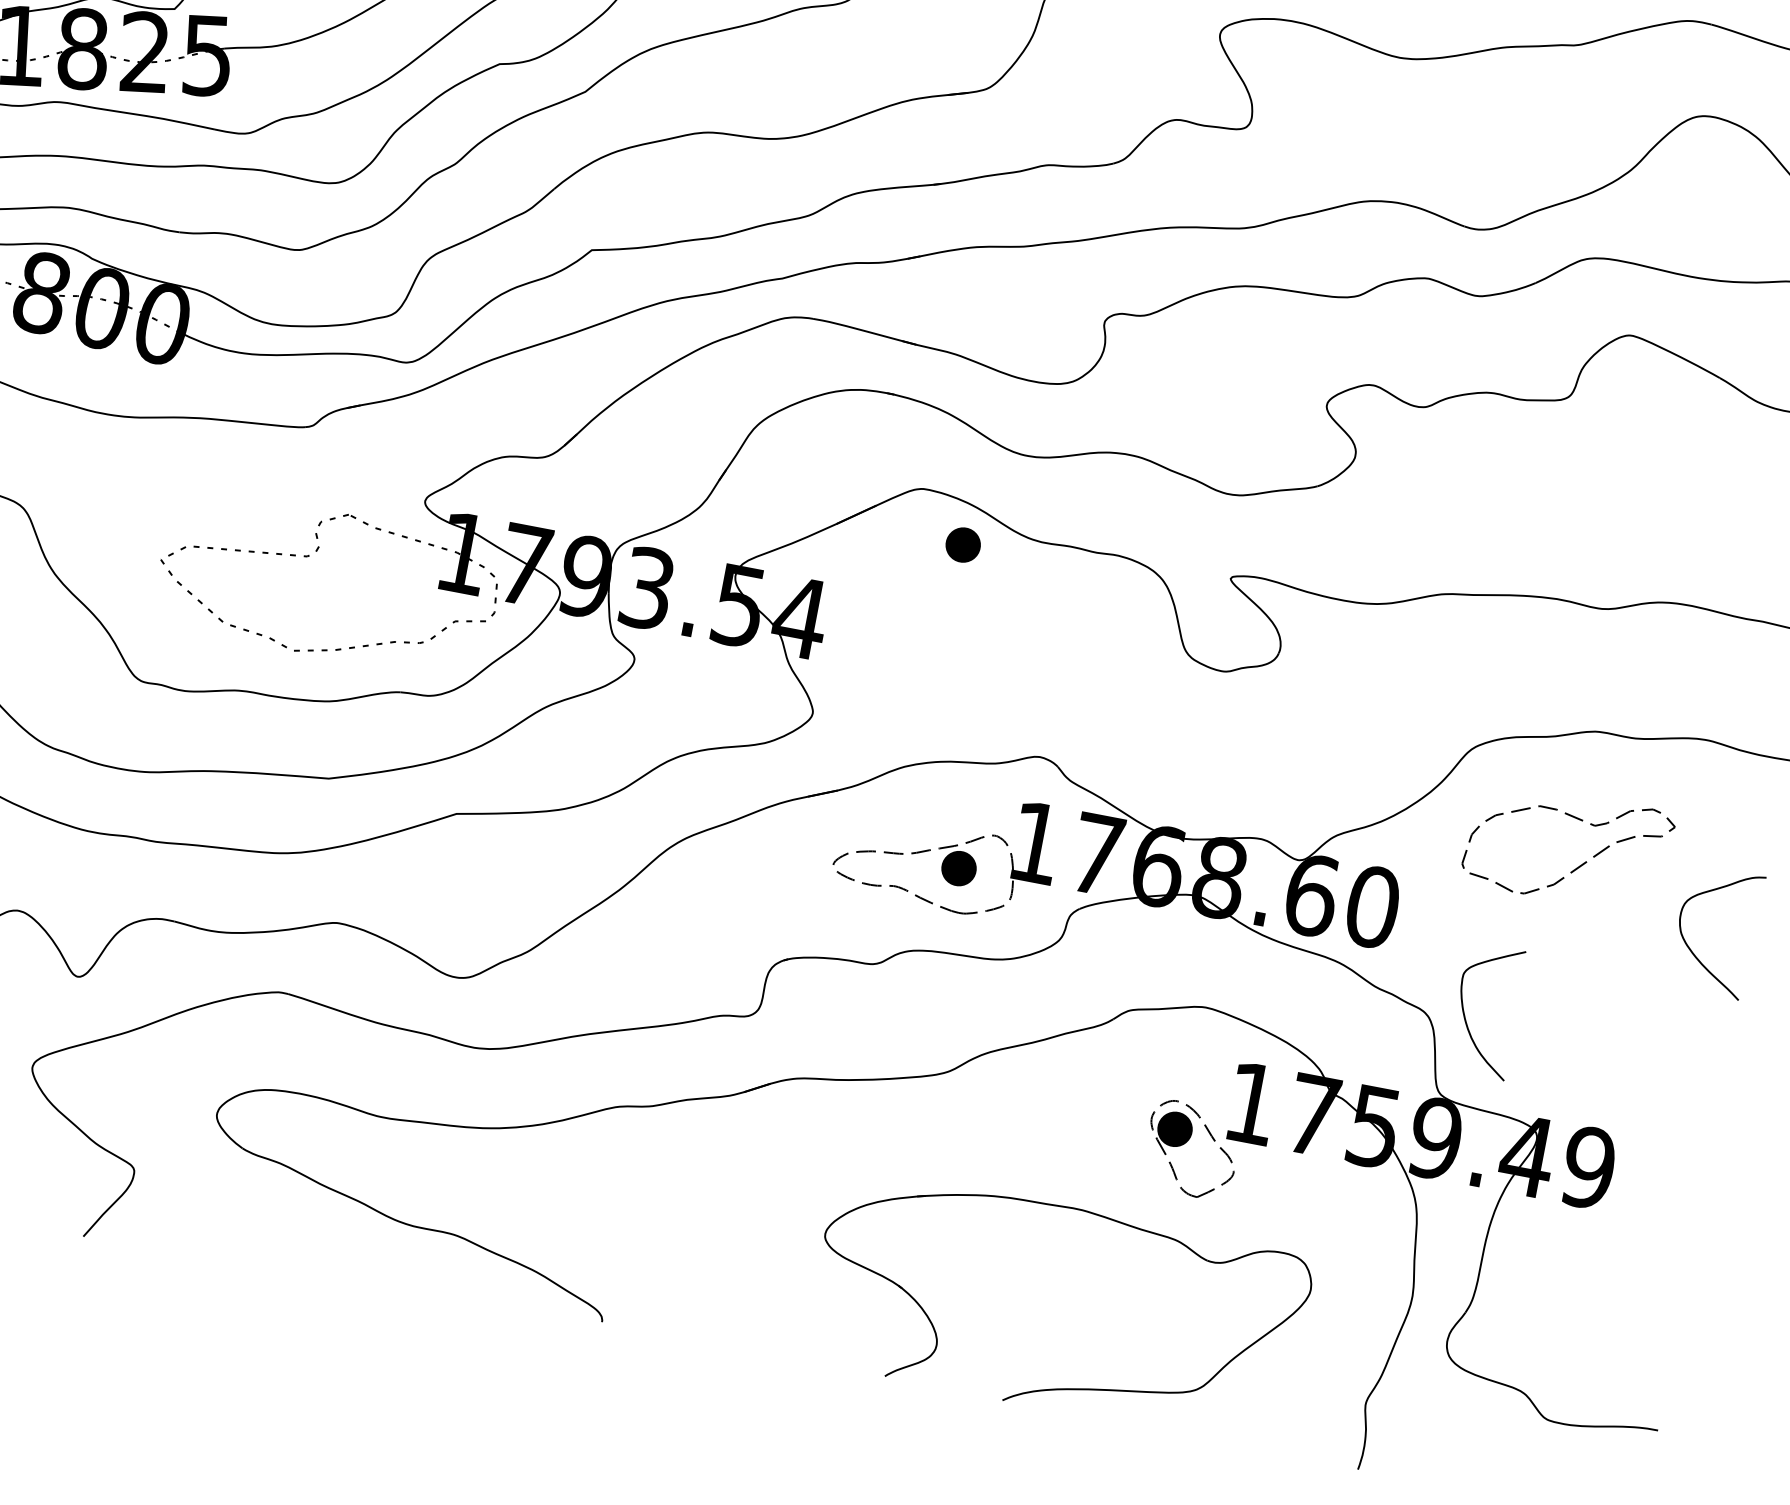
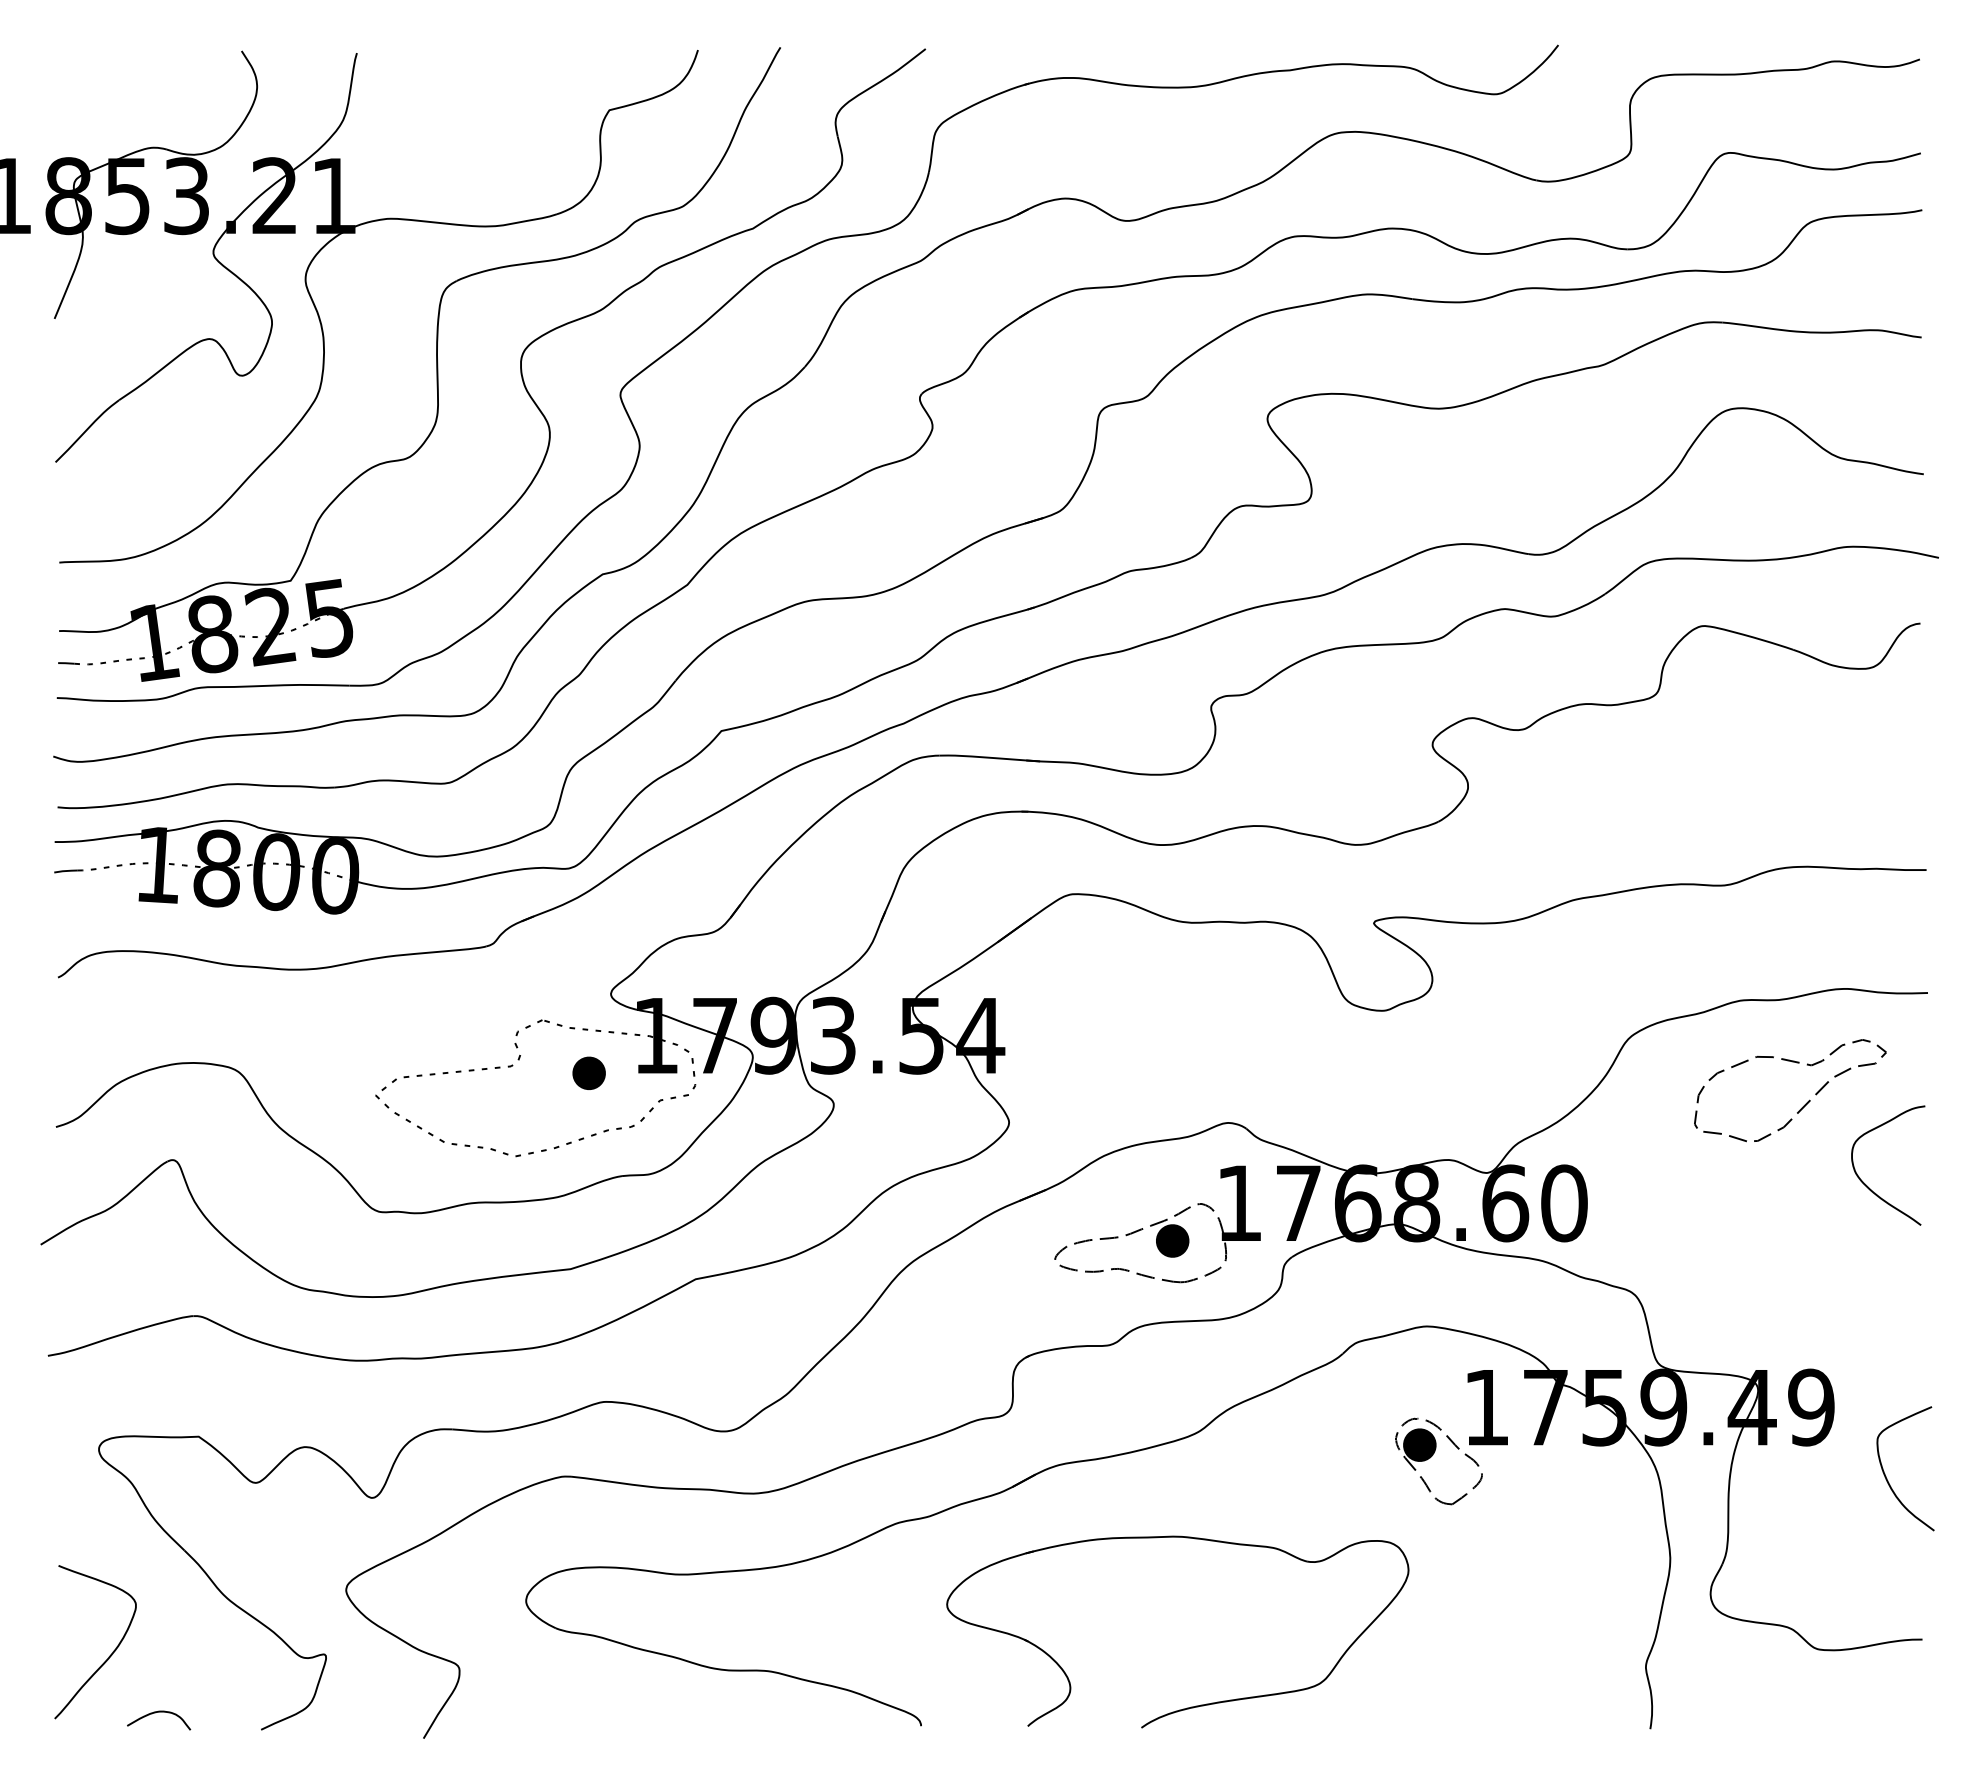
part: (962, 544) -> (588, 1072), moved
part: (1579, 865) -> (1804, 1104), moved
curve: (1465, 1017) -> (1887, 1478), moved
part: (1063, 1387) -> (1195, 1705), moved

